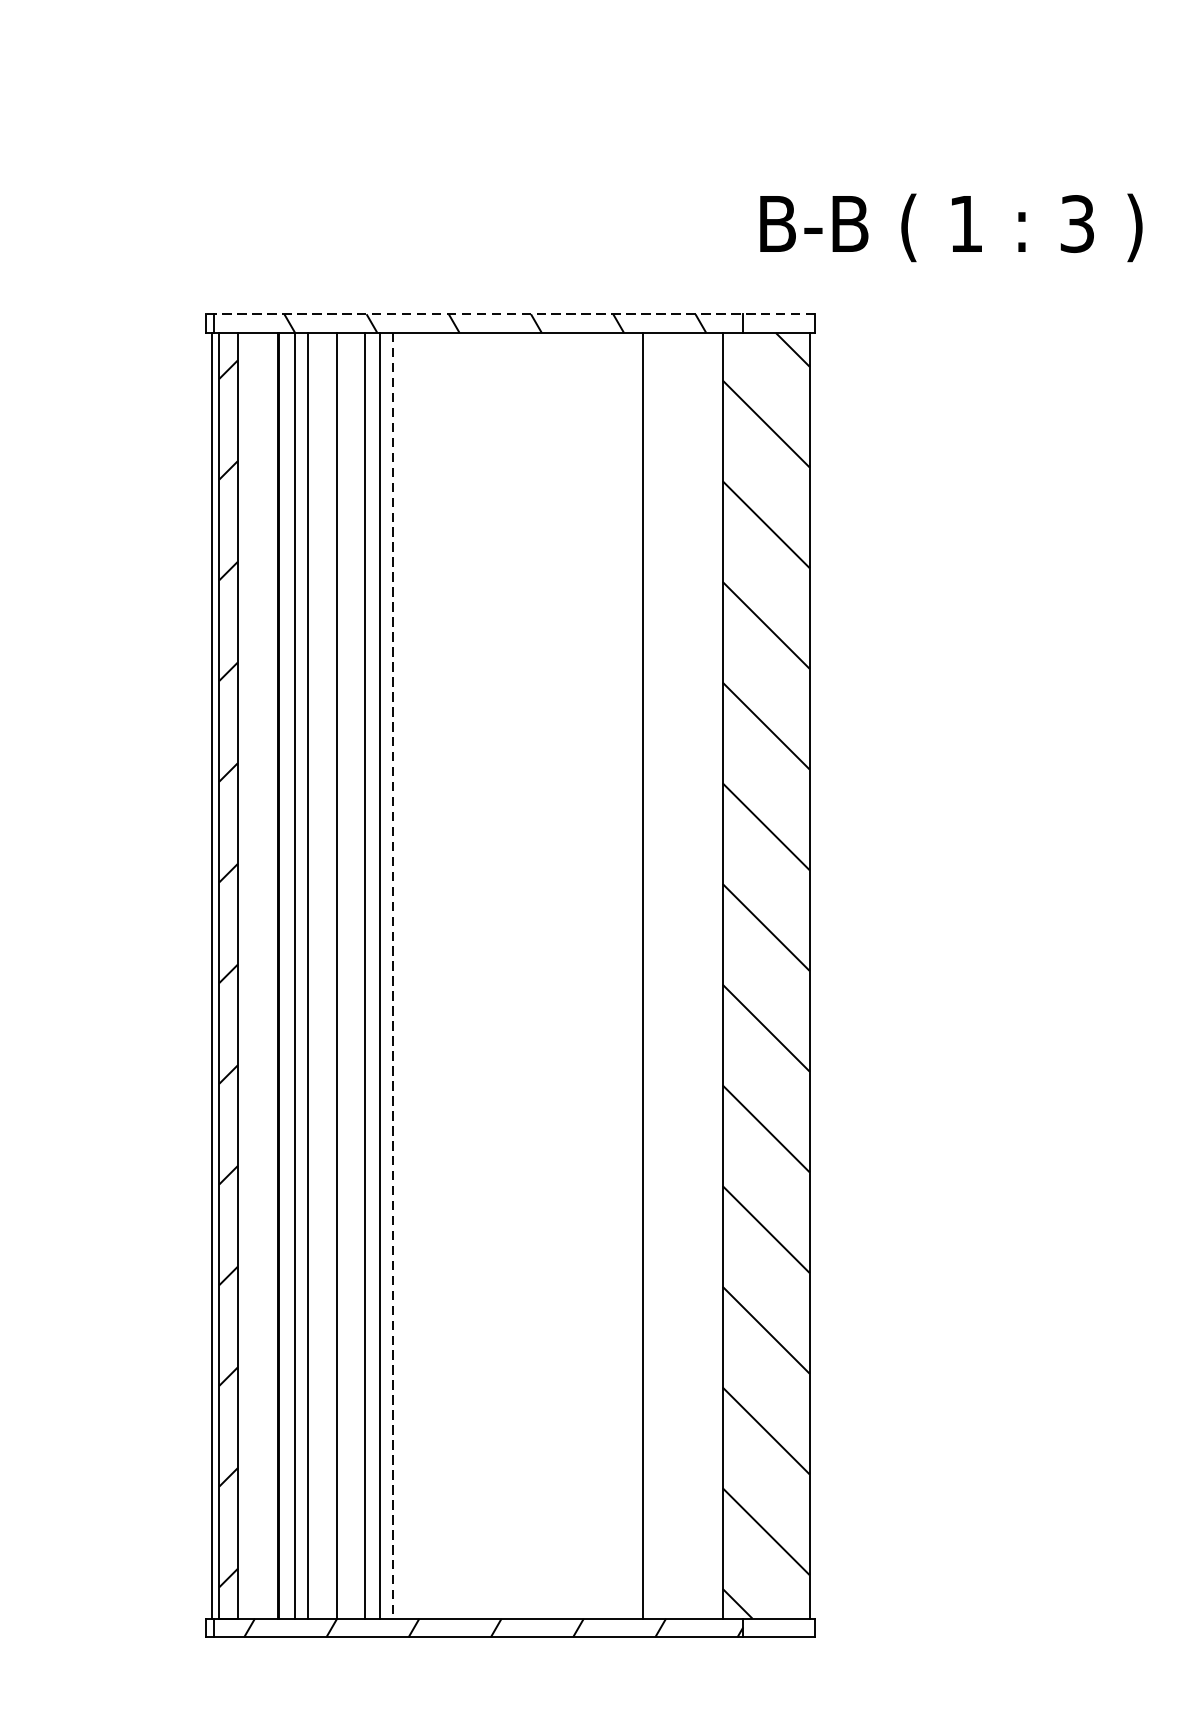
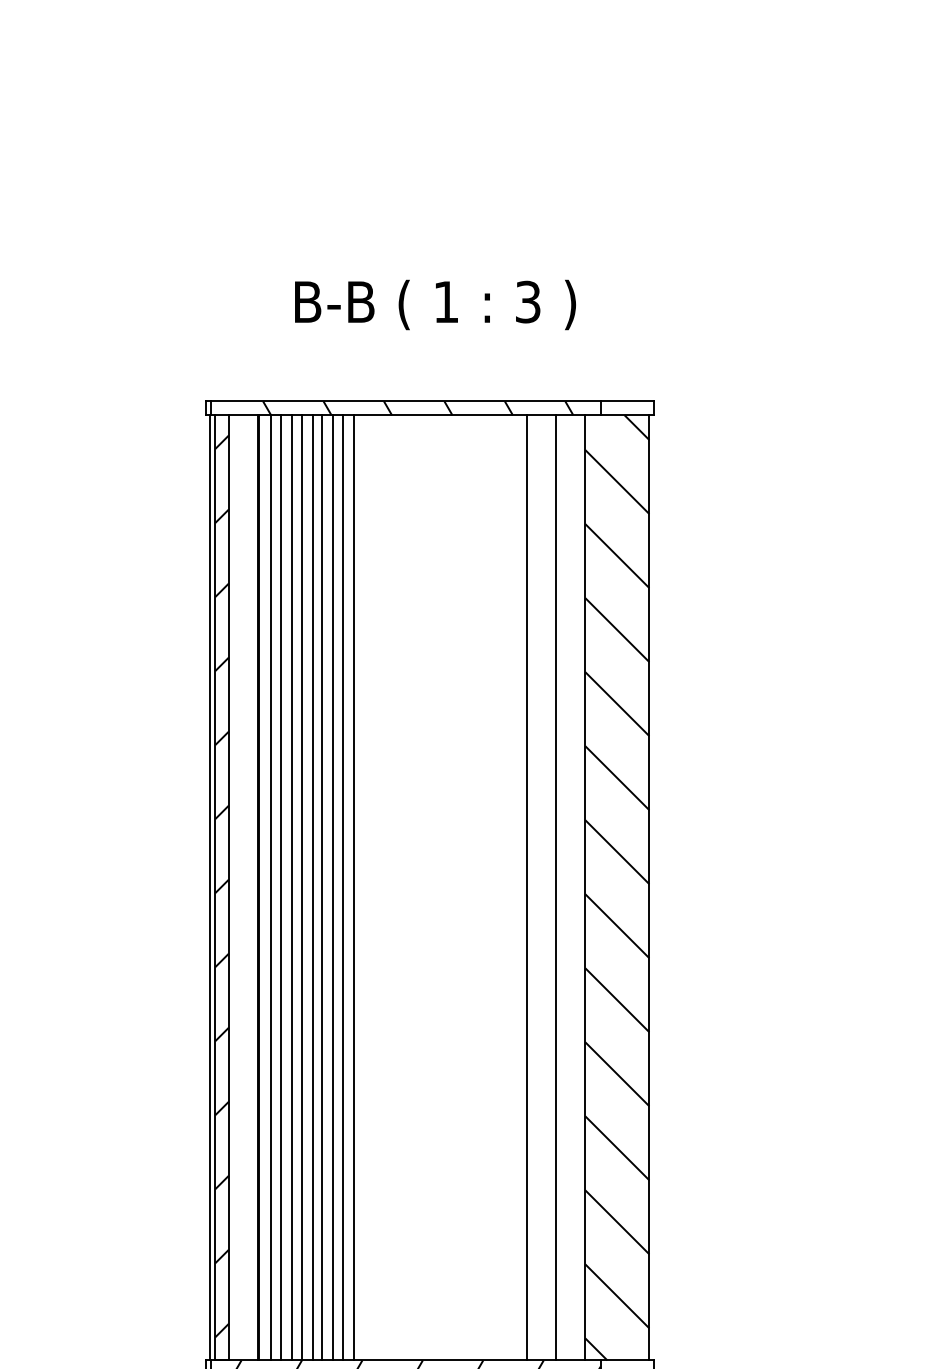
text: (951, 227) -> (435, 304), moved
line: (510, 314) -> (429, 401), dashed -> solid
line: (322, 975) -> (291, 887), added
line: (351, 975) -> (312, 887), added
line: (393, 975) -> (343, 887), dashed -> solid
line: (408, 975) -> (354, 887), added
line: (683, 975) -> (556, 887), added

